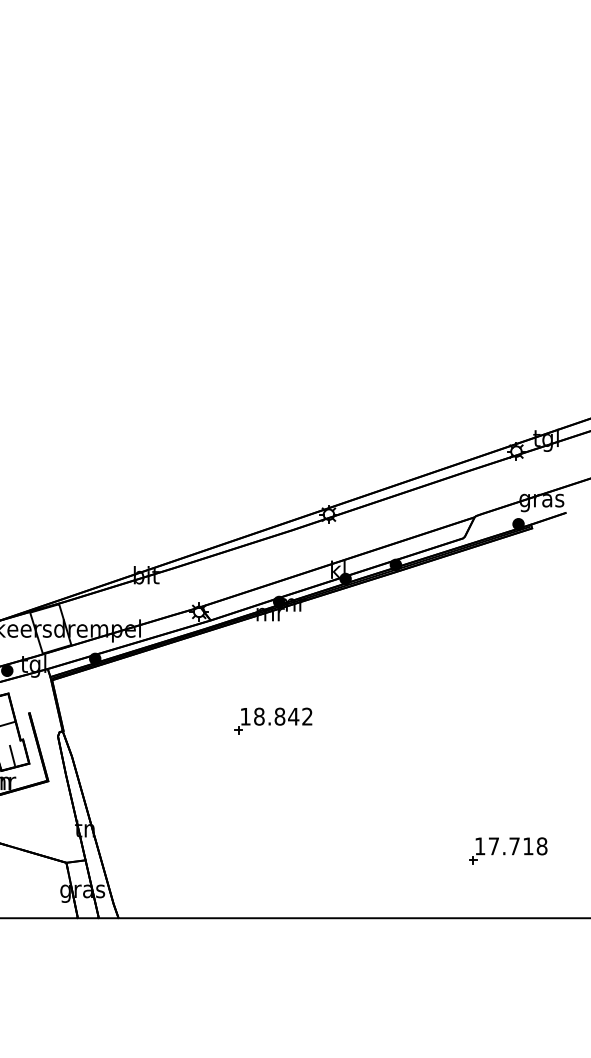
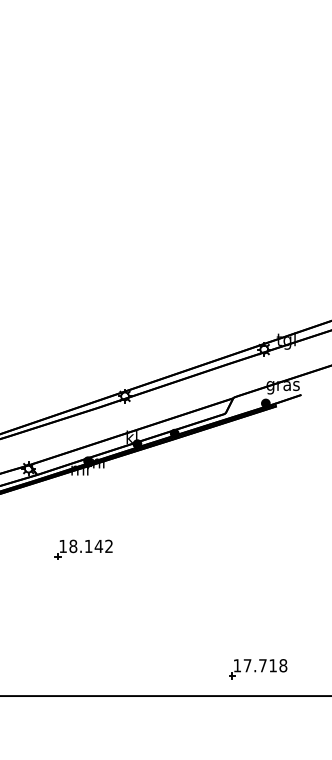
text: (279, 716) -> (88, 546), 18.842 -> 18.142
part: (508, 850) -> (258, 668), moved

